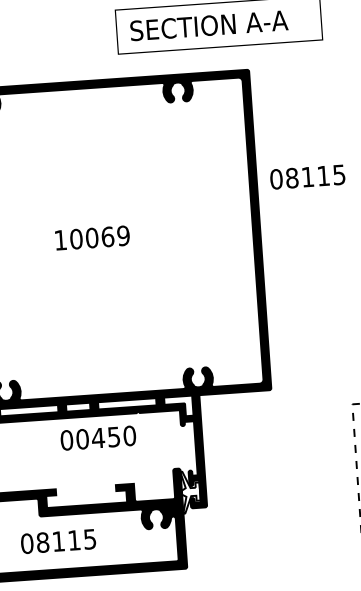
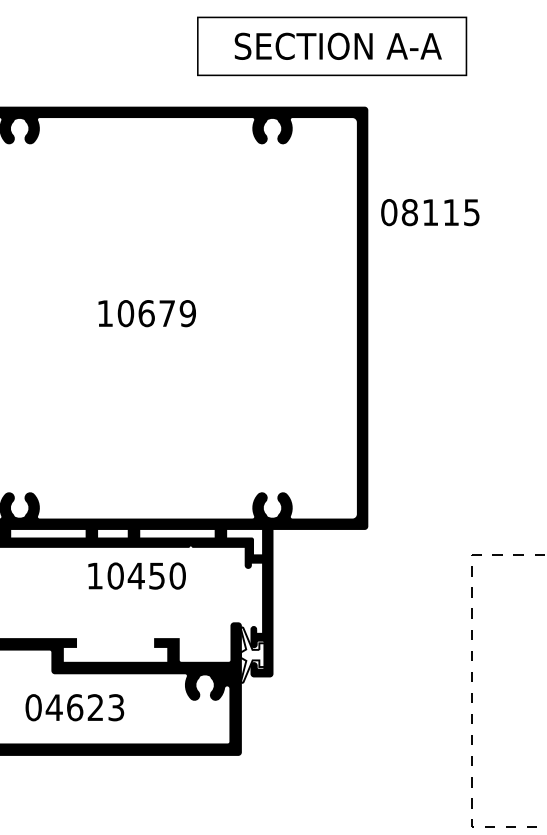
text: (208, 25) -> (337, 45), moved
text: (307, 177) -> (430, 212), moved
text: (99, 237) -> (156, 313), 10069 -> 10679
text: (67, 439) -> (95, 575), 00450 -> 10450
text: (65, 540) -> (84, 707), 08115 -> 04623

